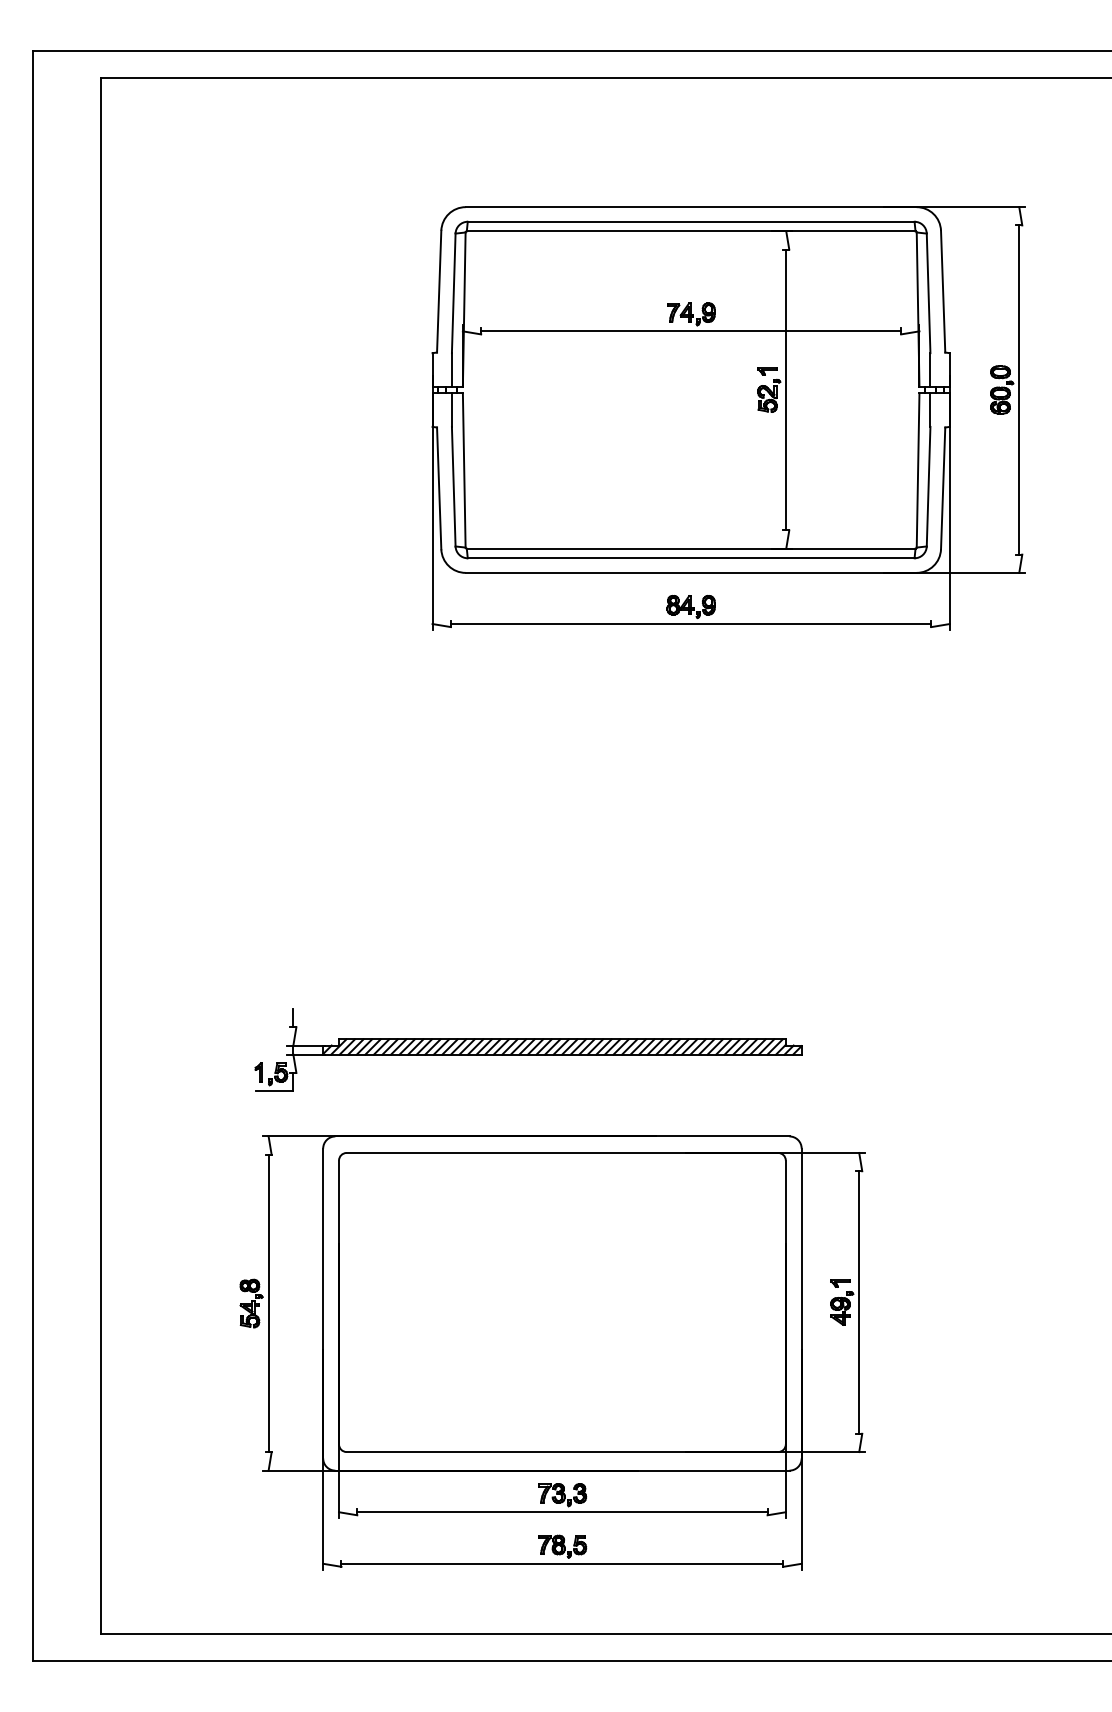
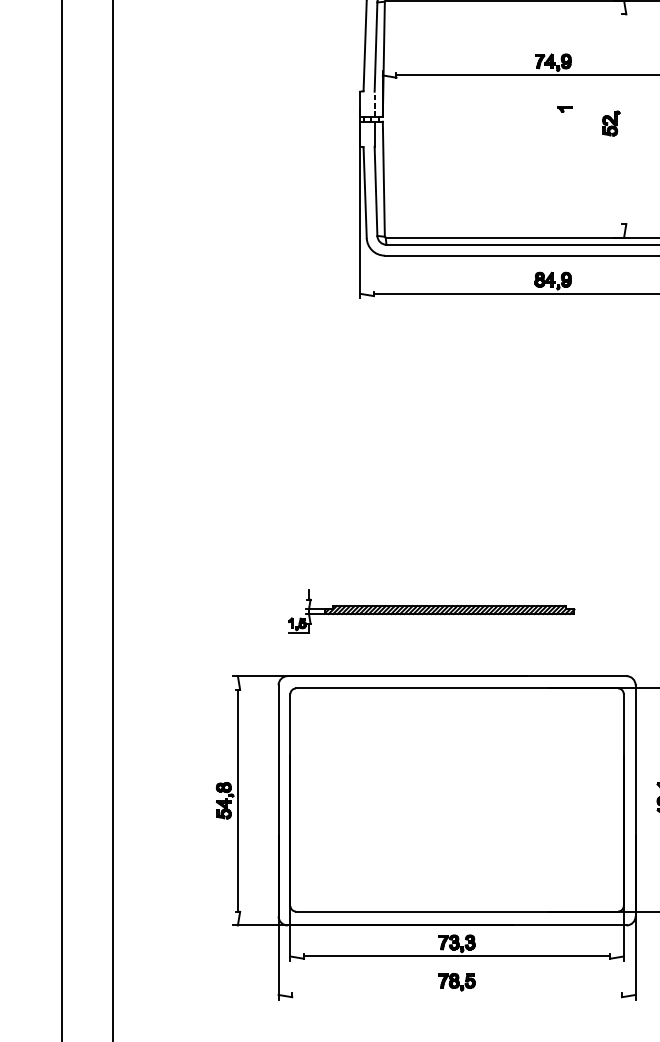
line: (451, 369) -> (374, 103), solid -> dashed
part: (767, 371) -> (565, 109), moved
line: (786, 389) -> (624, 118), removed
part: (528, 1049) -> (431, 611), size x0.7
line: (562, 1563) -> (457, 994), removed

